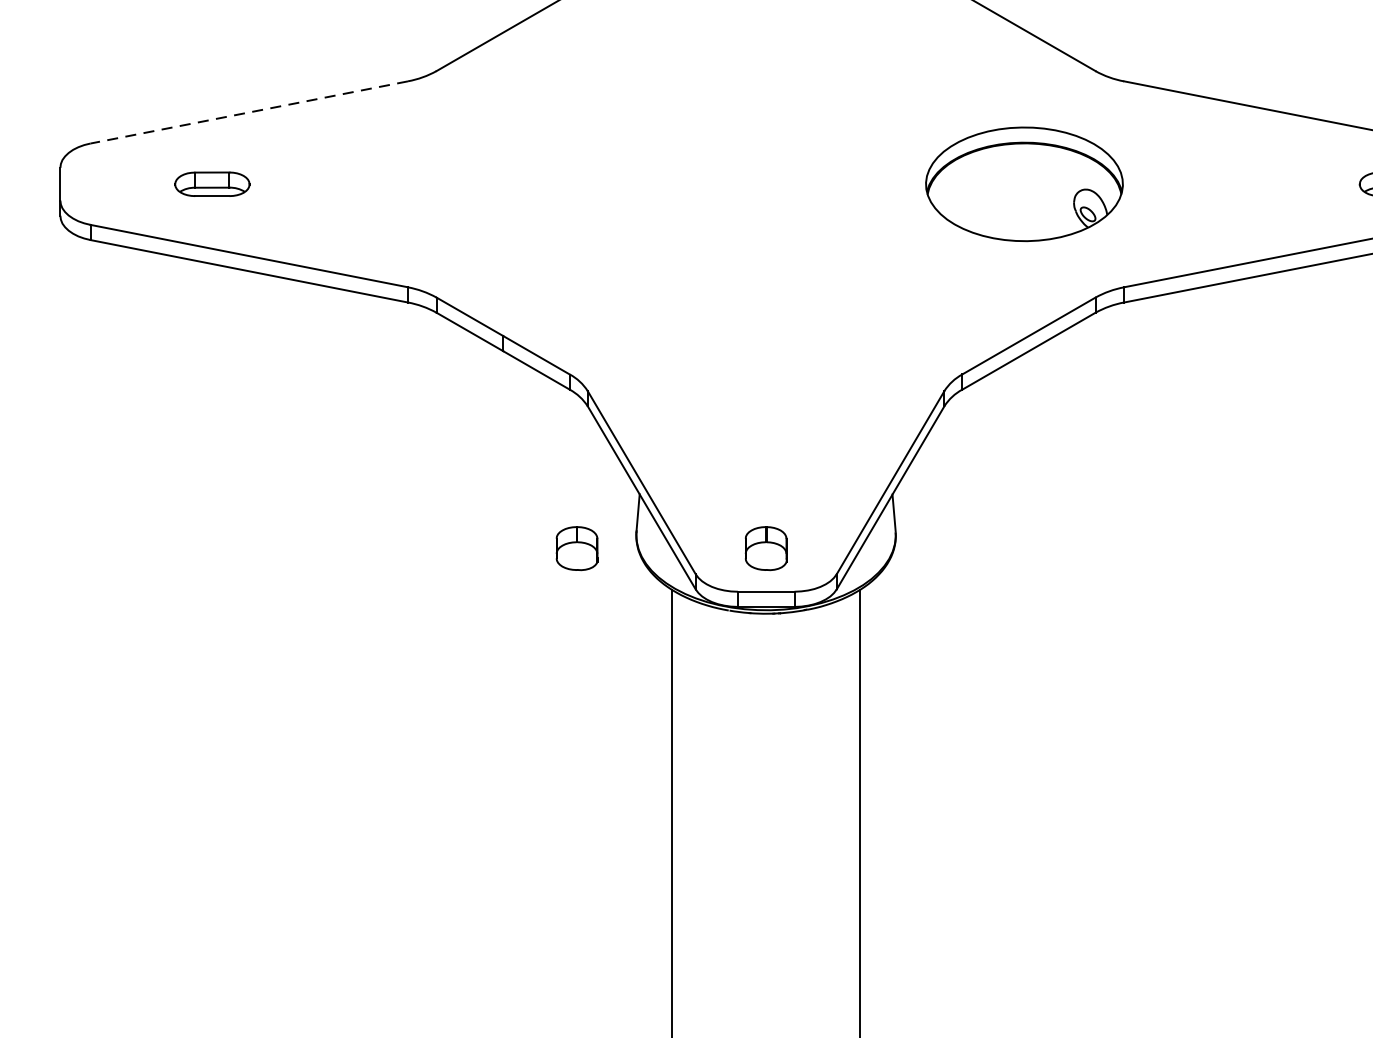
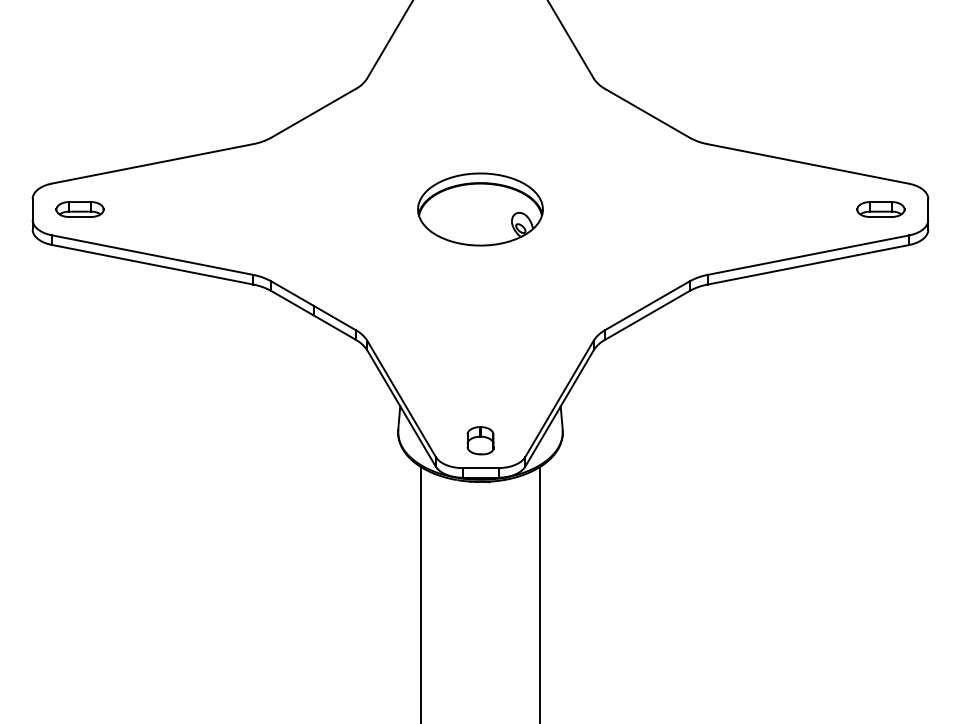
line: (249, 111) -> (152, 163), dashed -> solid
part: (211, 184) -> (79, 209), moved
part: (1024, 184) -> (480, 209), moved
part: (577, 548) -> (360, 440), removed

